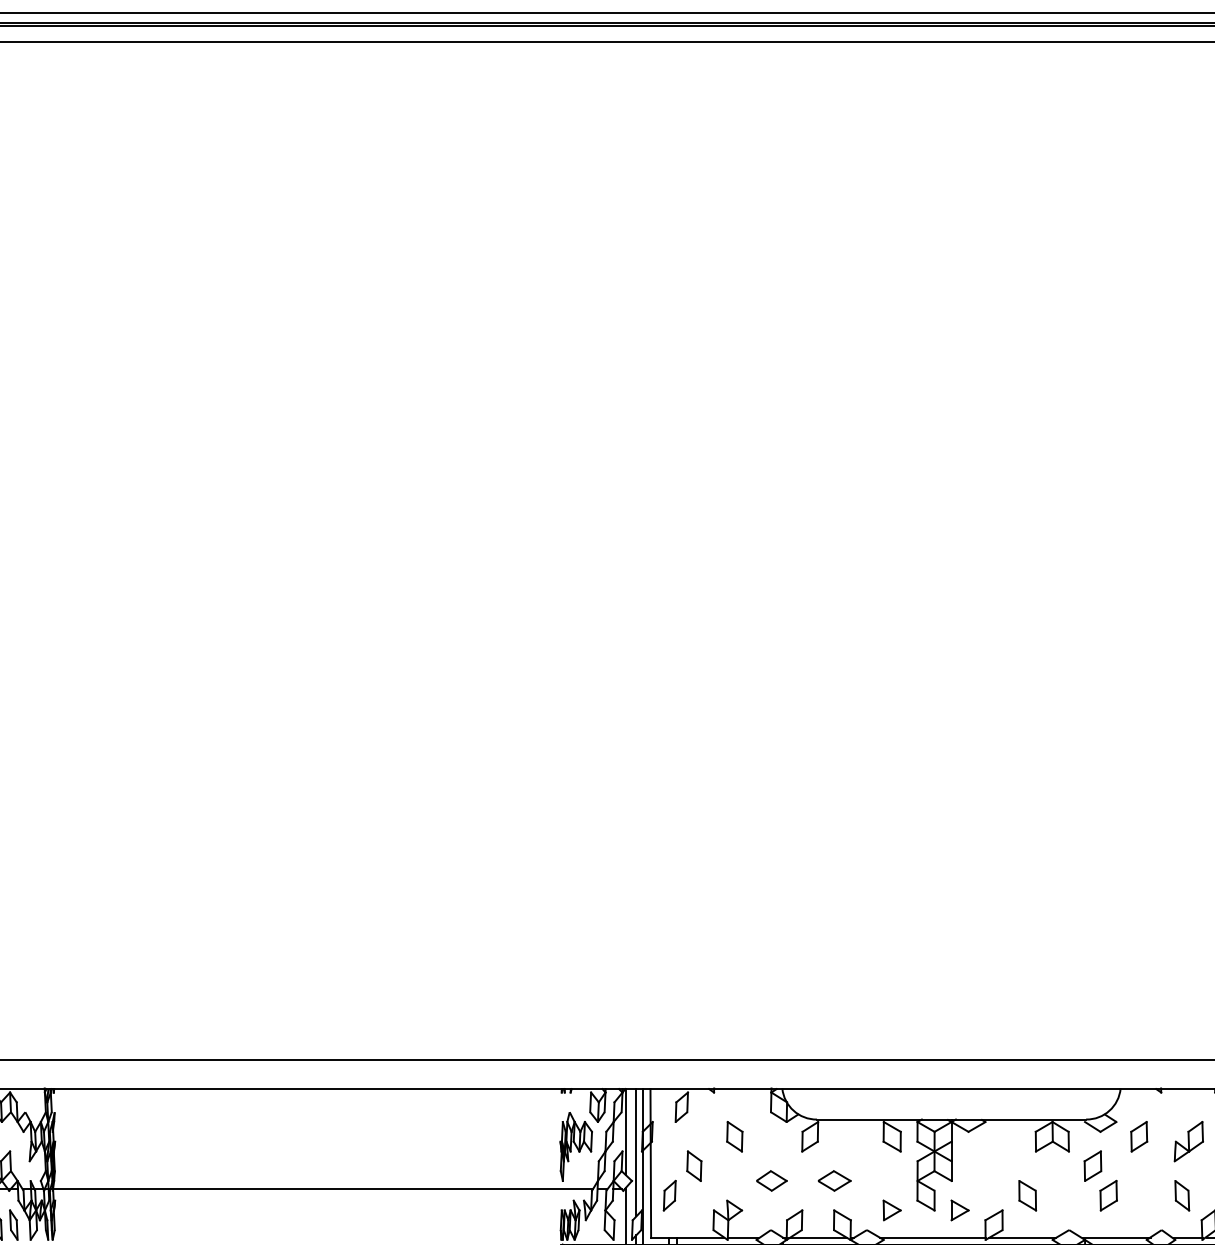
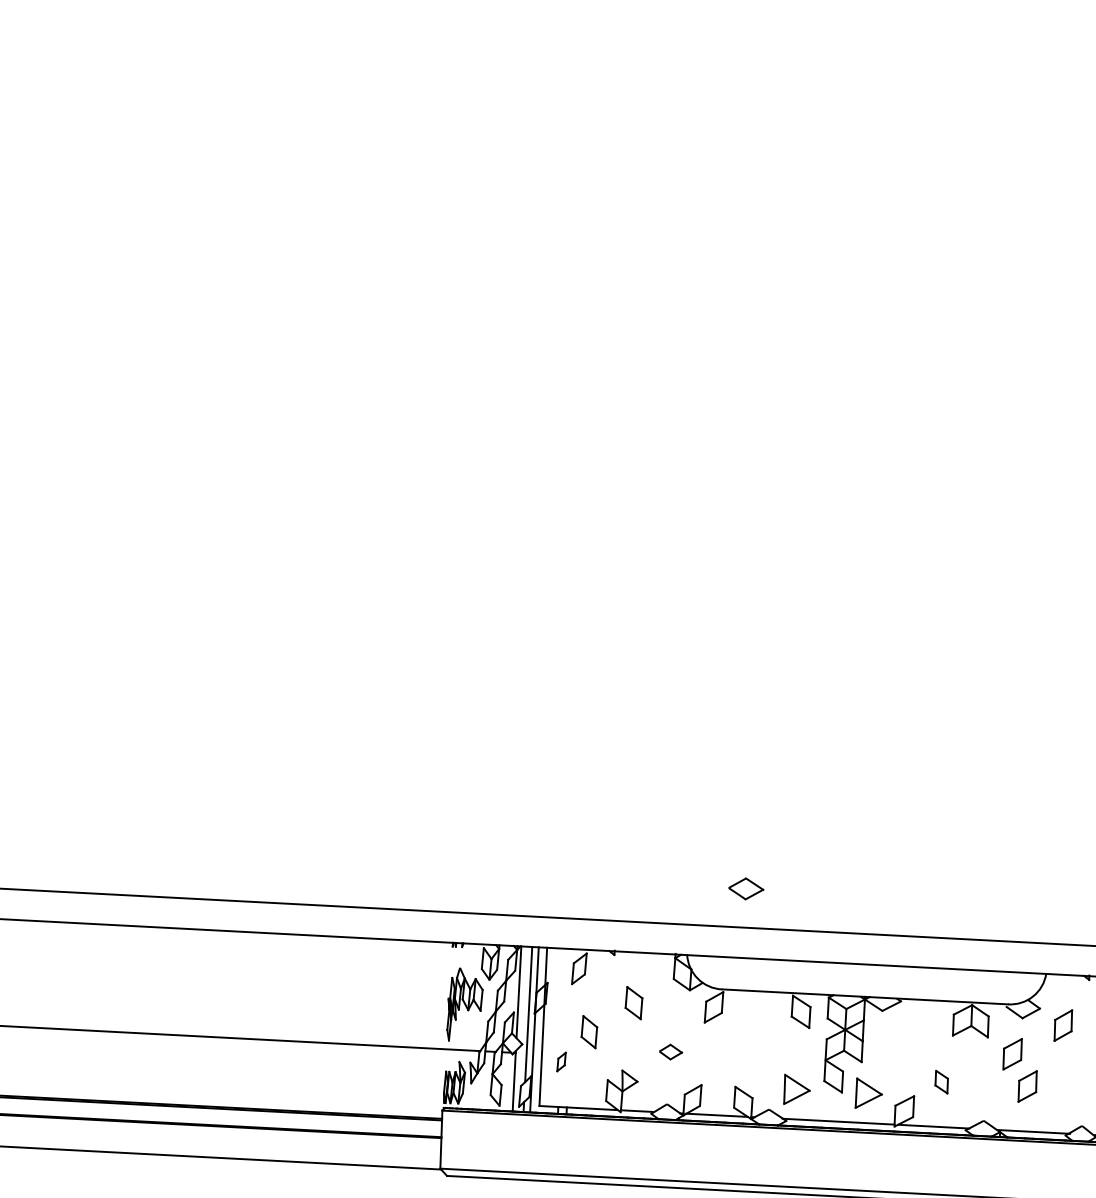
part: (771, 1180) -> (670, 1051), size x0.7
part: (834, 1180) -> (746, 888), moved
part: (669, 1195) -> (561, 1061), size x0.6
part: (1027, 1195) -> (941, 1081), size x0.7
part: (891, 1210) -> (796, 1090), size x1.4
part: (959, 1210) -> (868, 1093), size x1.4

